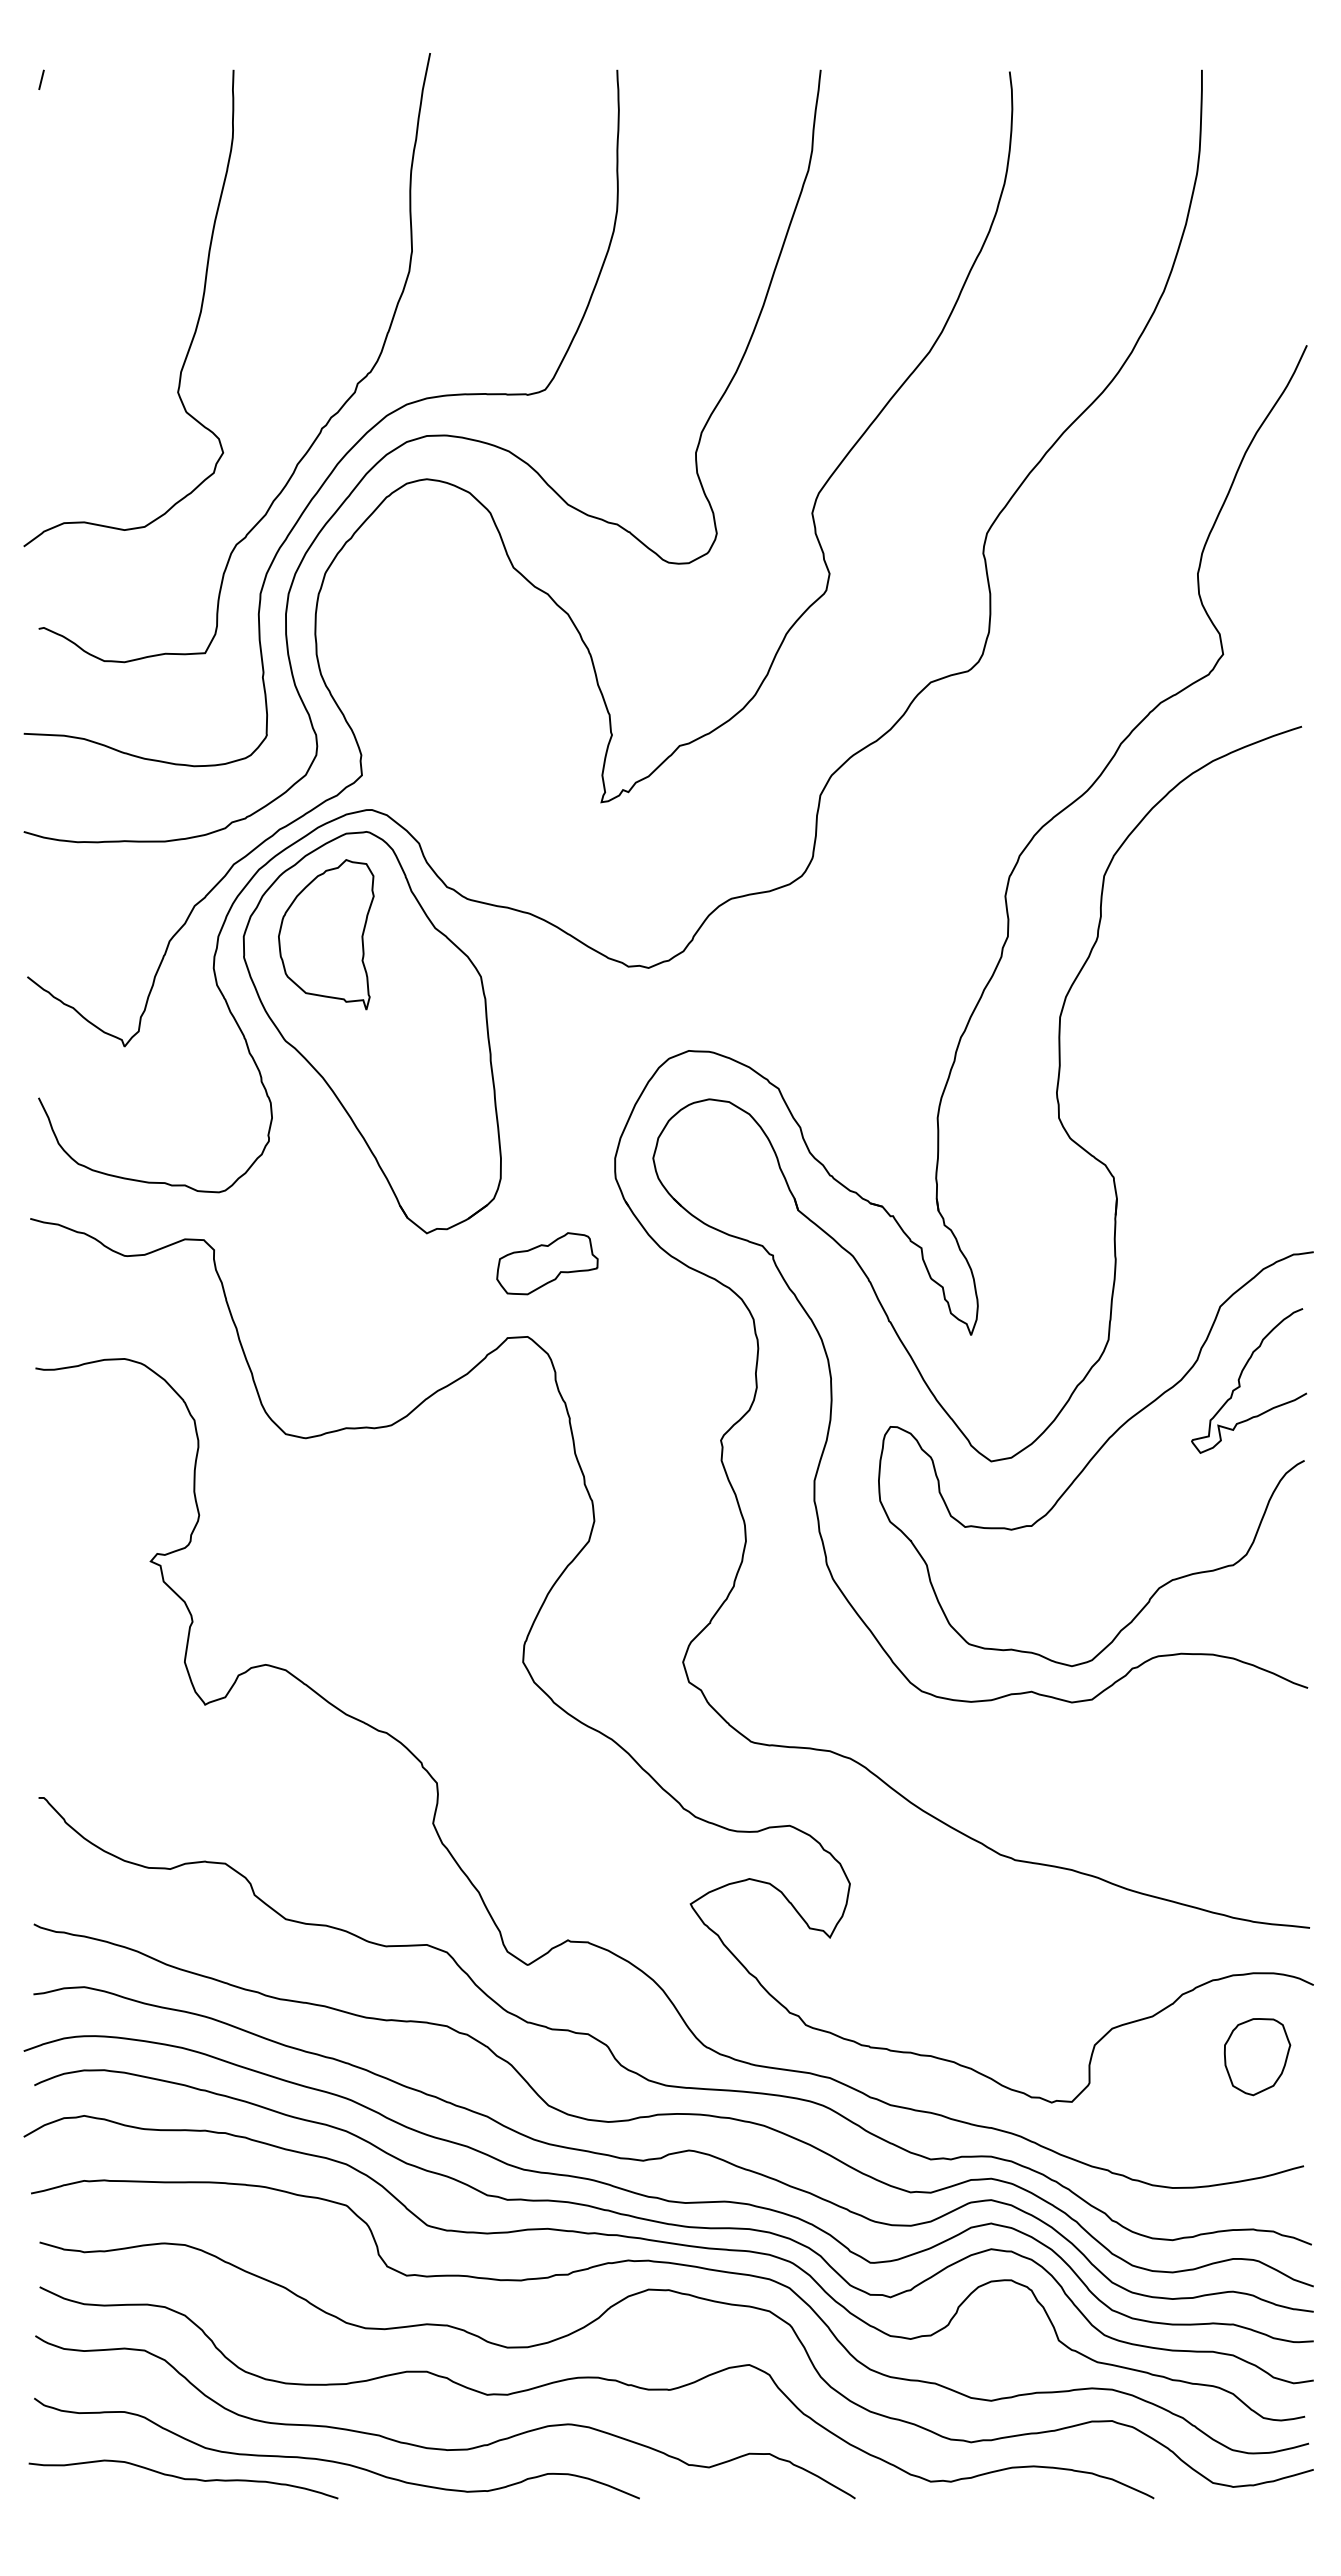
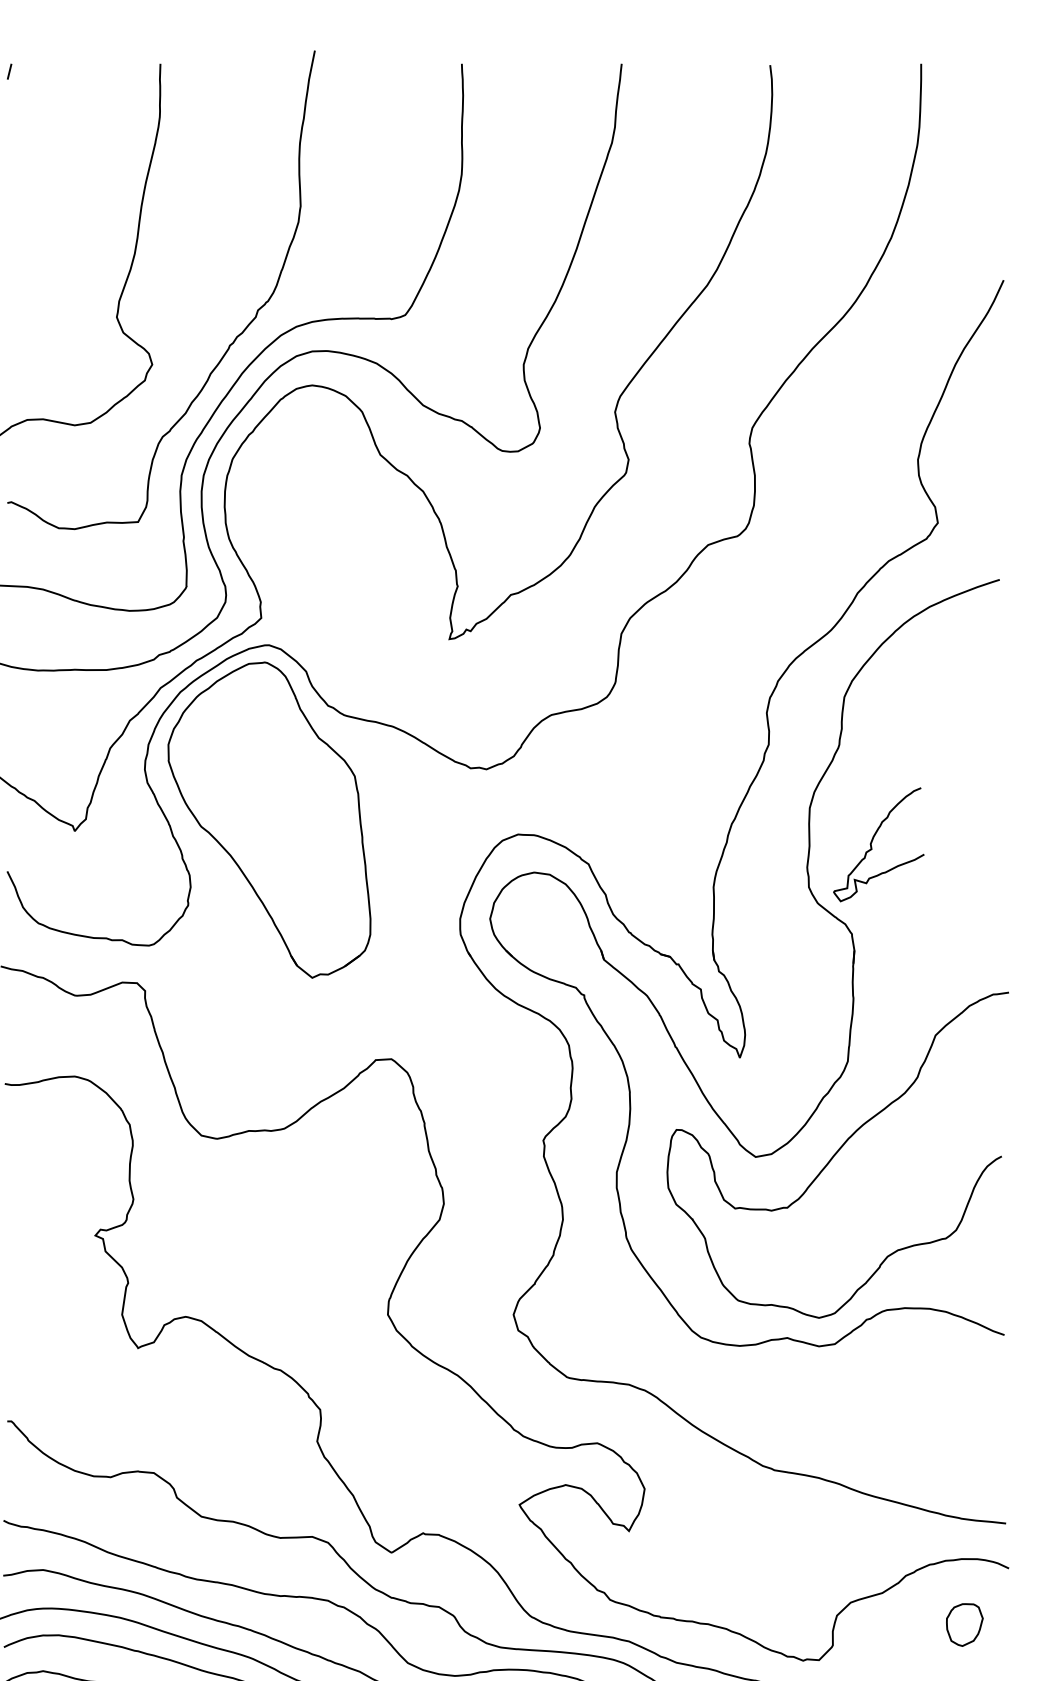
part: (326, 934) -> (233, 743), removed
part: (547, 1263) -> (407, 1001), removed
curve: (1241, 1376) -> (872, 841), moved
part: (1257, 2057) -> (964, 1625), size x0.7

